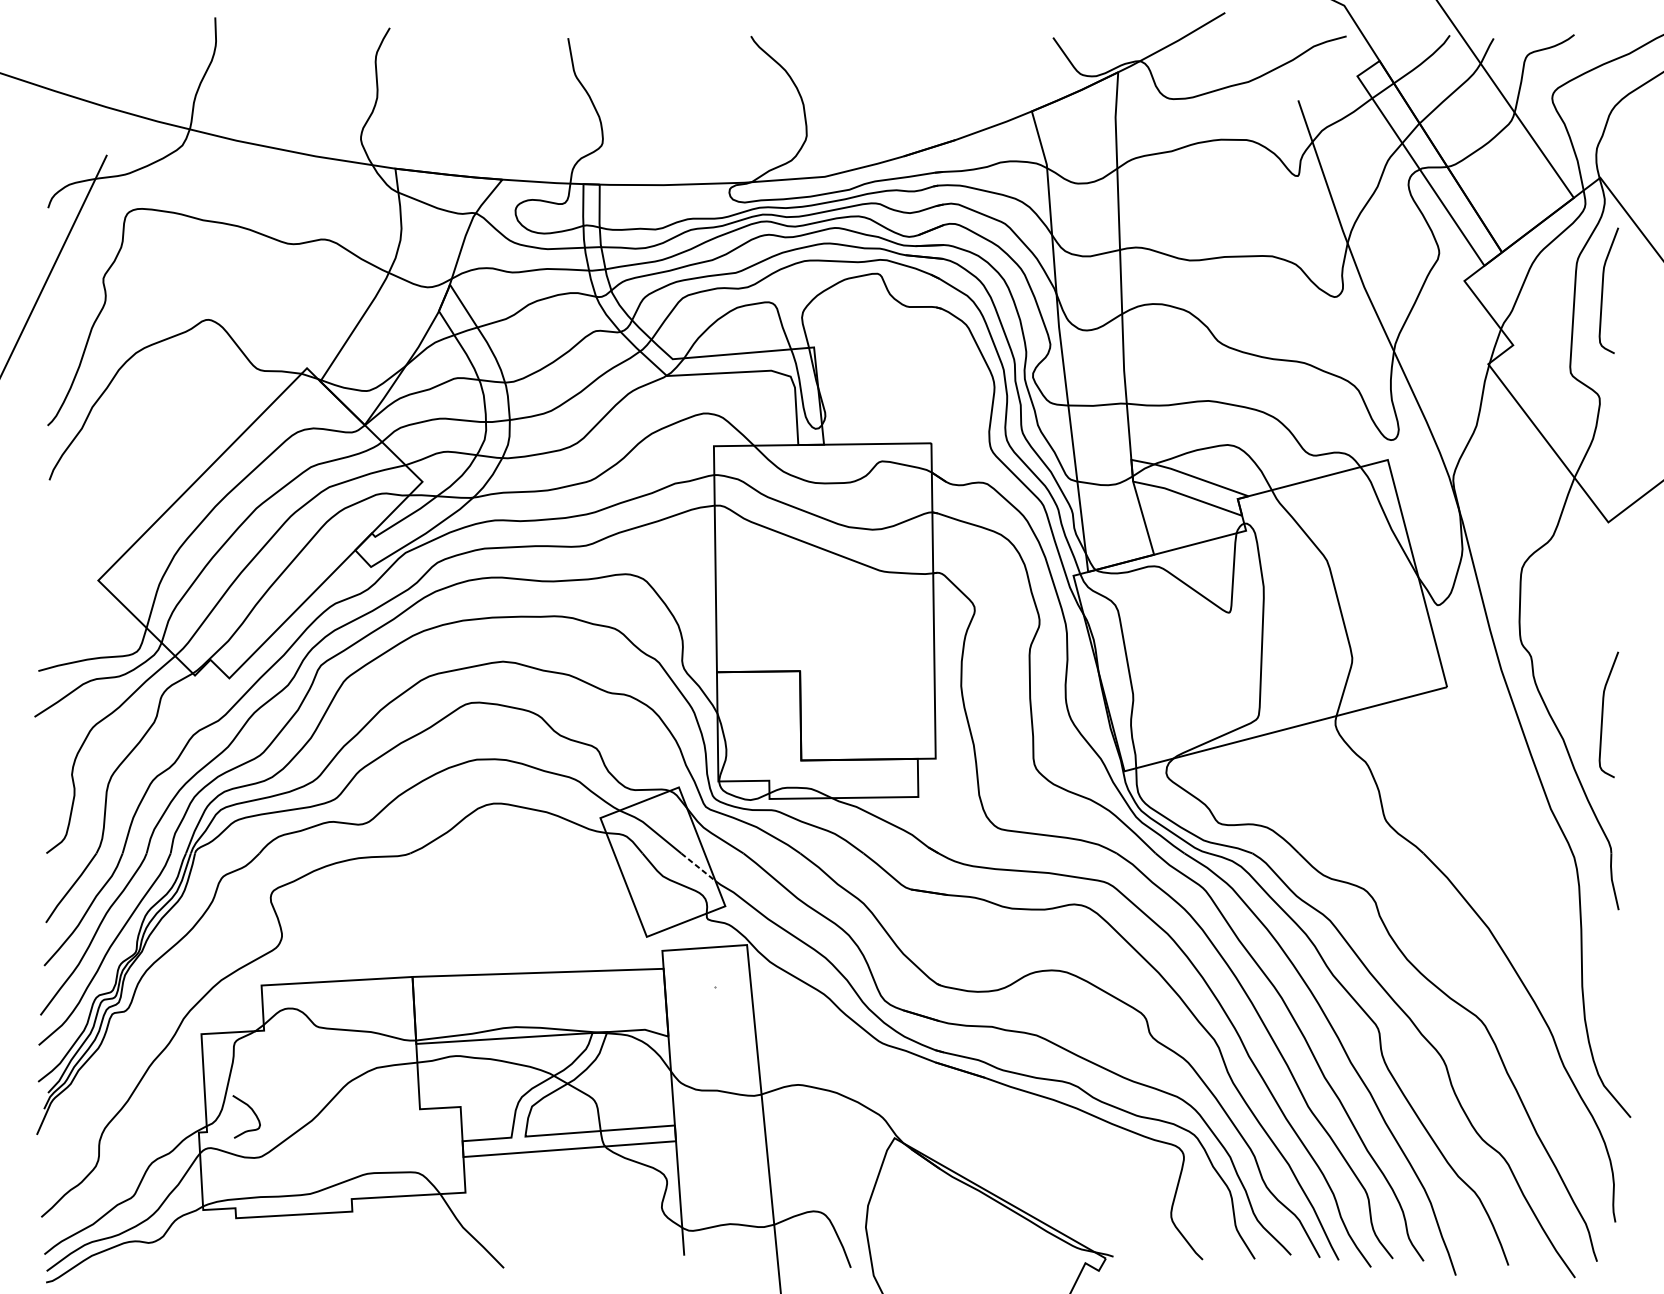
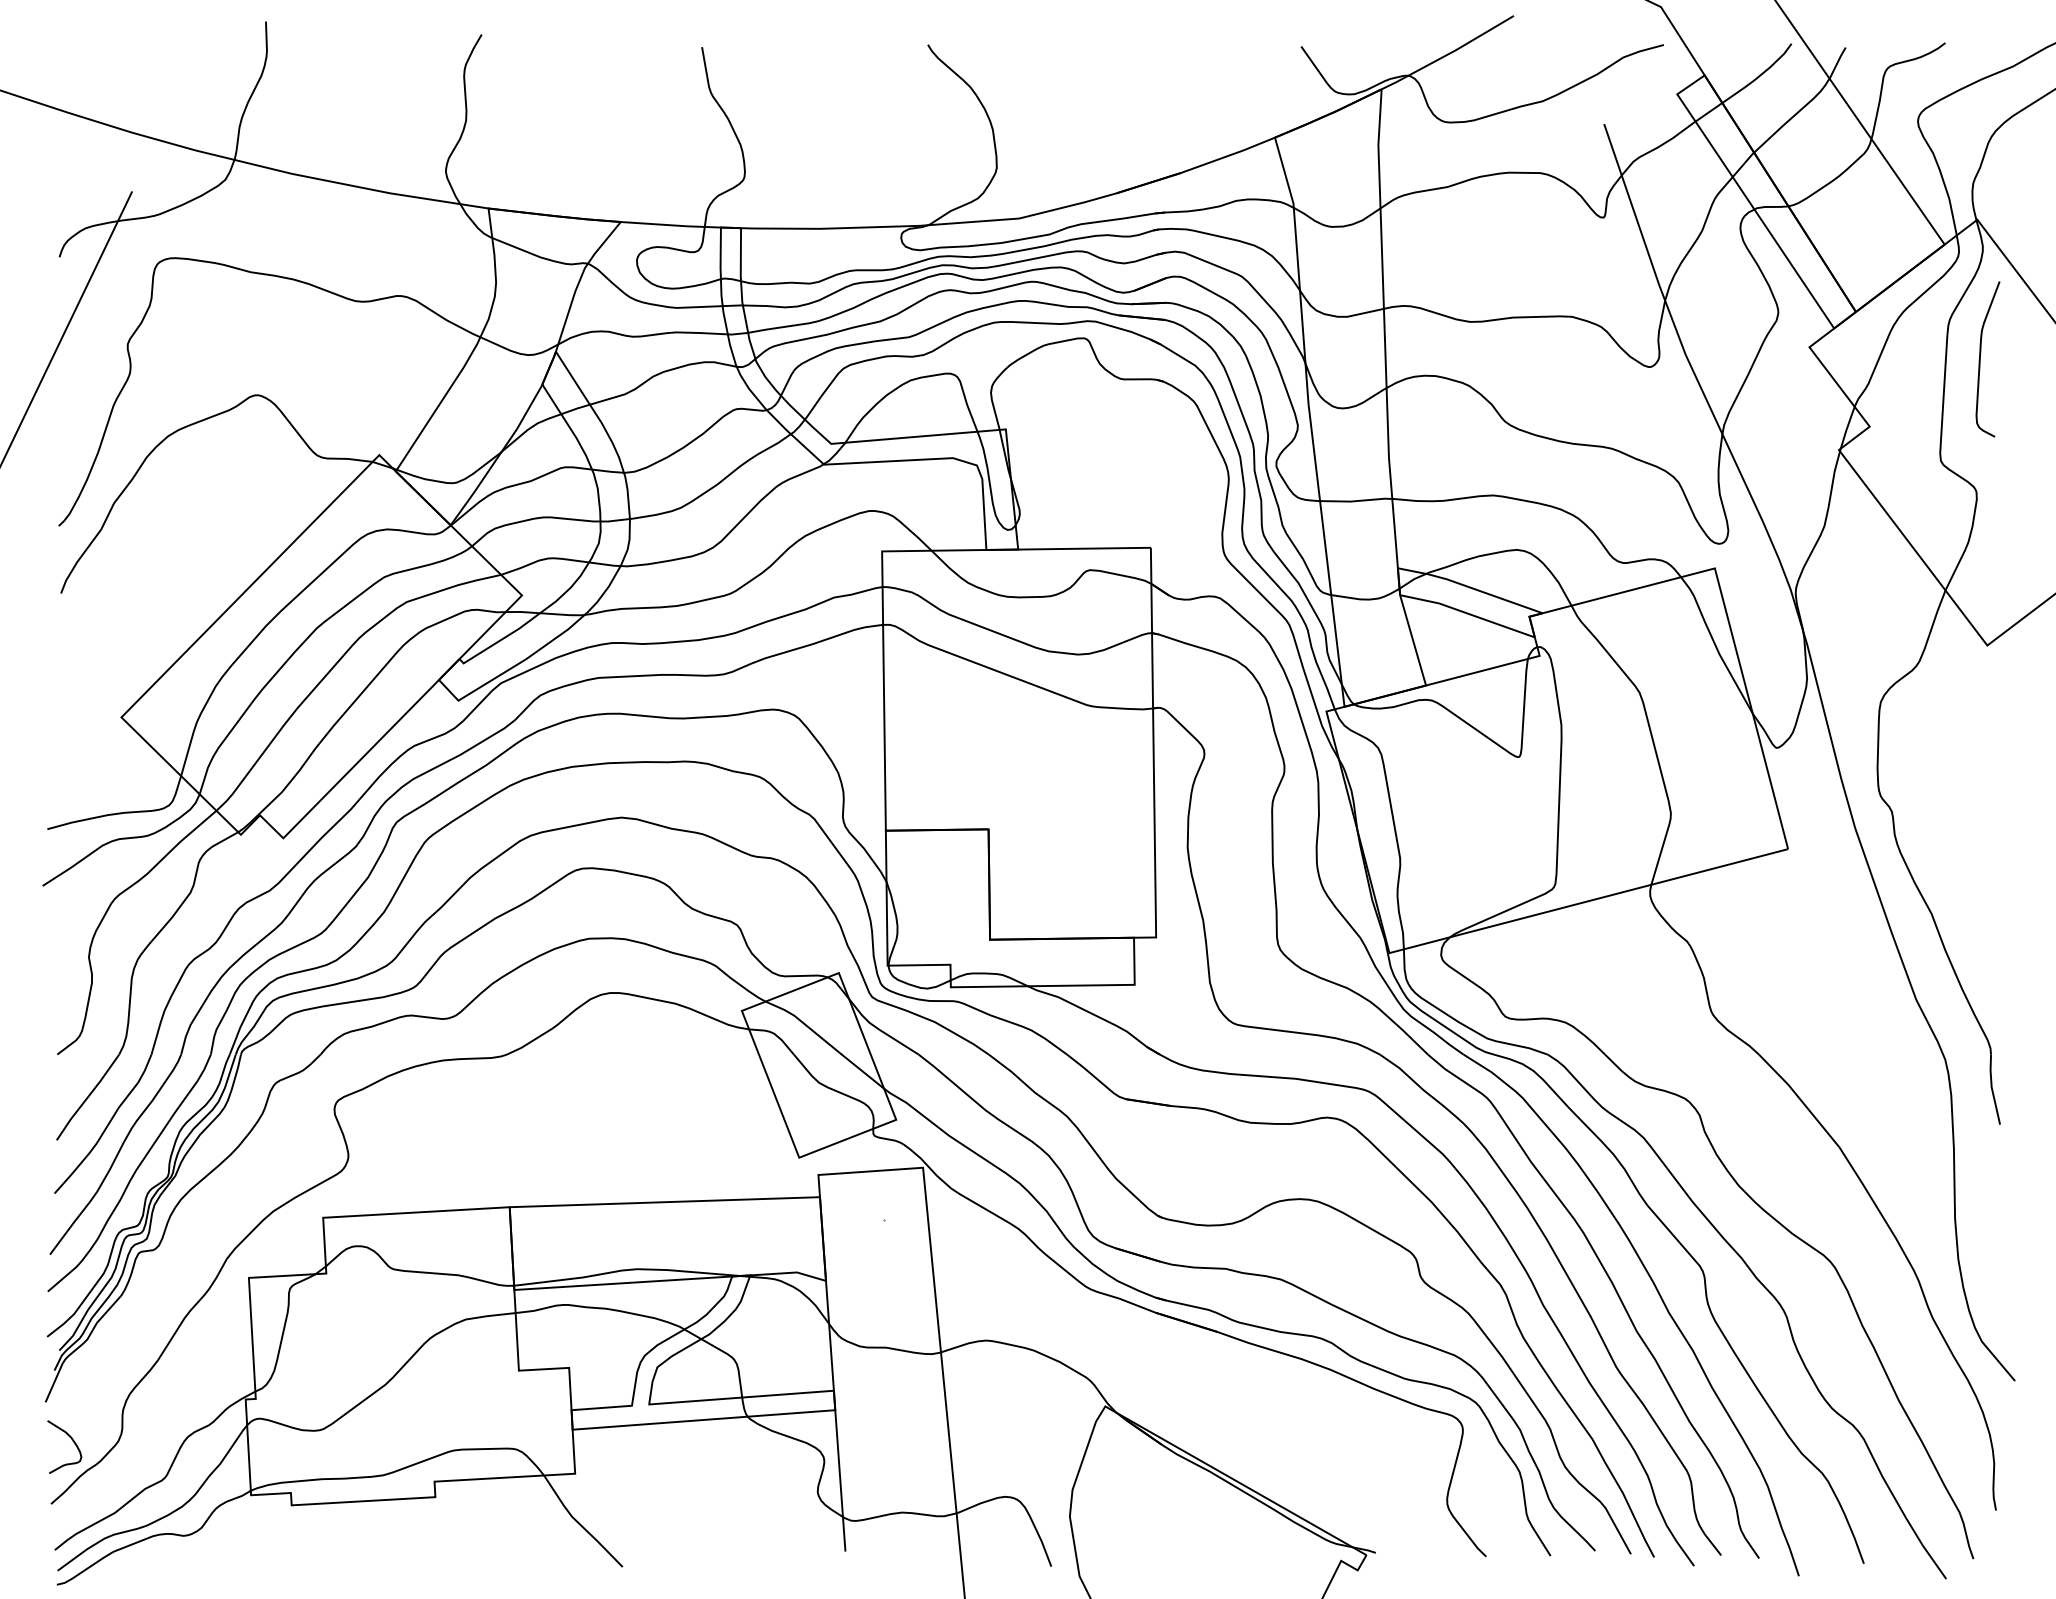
curve: (1602, 714) -> (1980, 883), removed
line: (698, 867) -> (863, 1071), dashed -> solid
curve: (252, 1112) -> (72, 1441), moved

